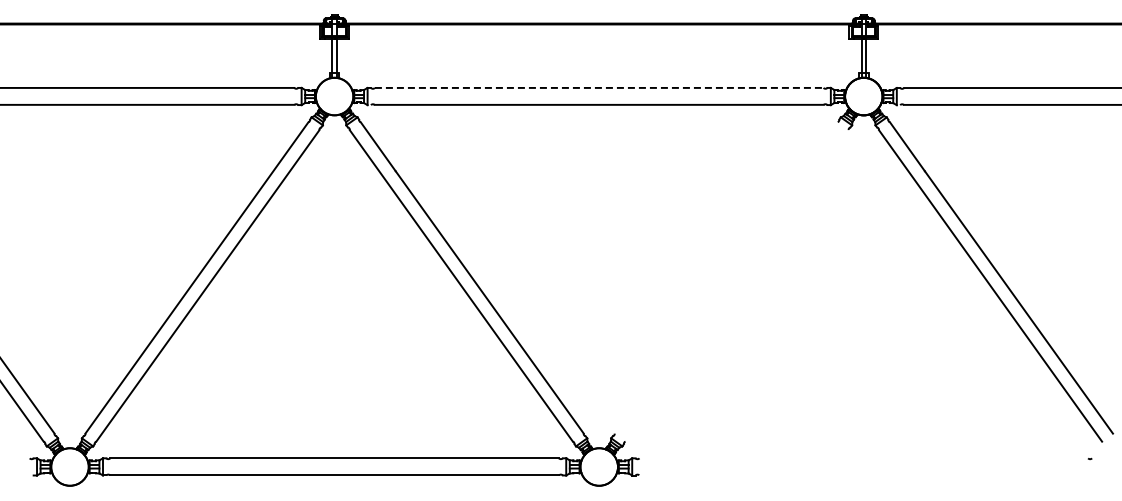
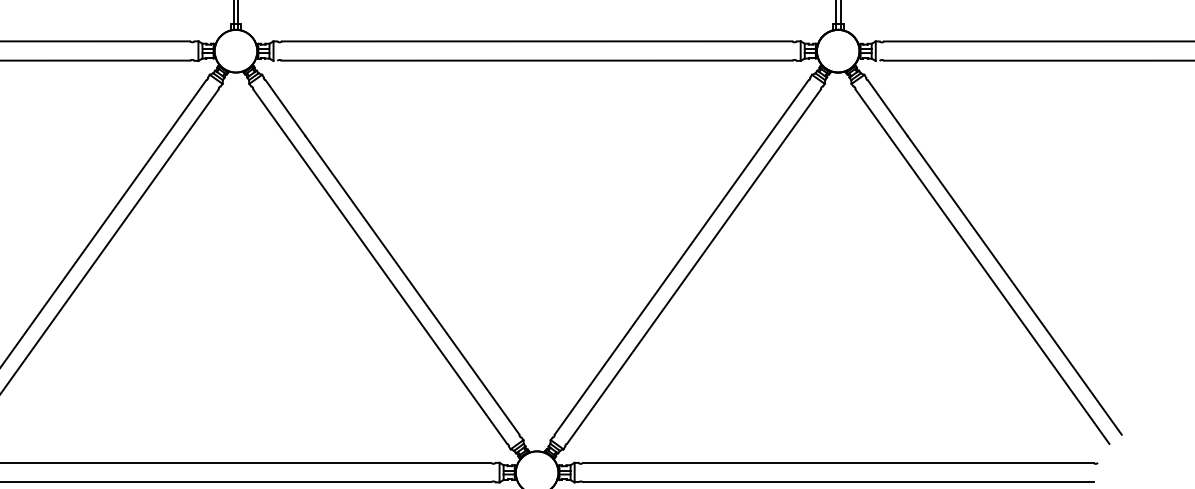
line: (599, 87) -> (537, 40), dashed -> solid
line: (725, 277) -> (680, 257), added
line: (736, 285) -> (693, 266), added
line: (863, 458) -> (837, 463), added
line: (863, 475) -> (837, 482), added

